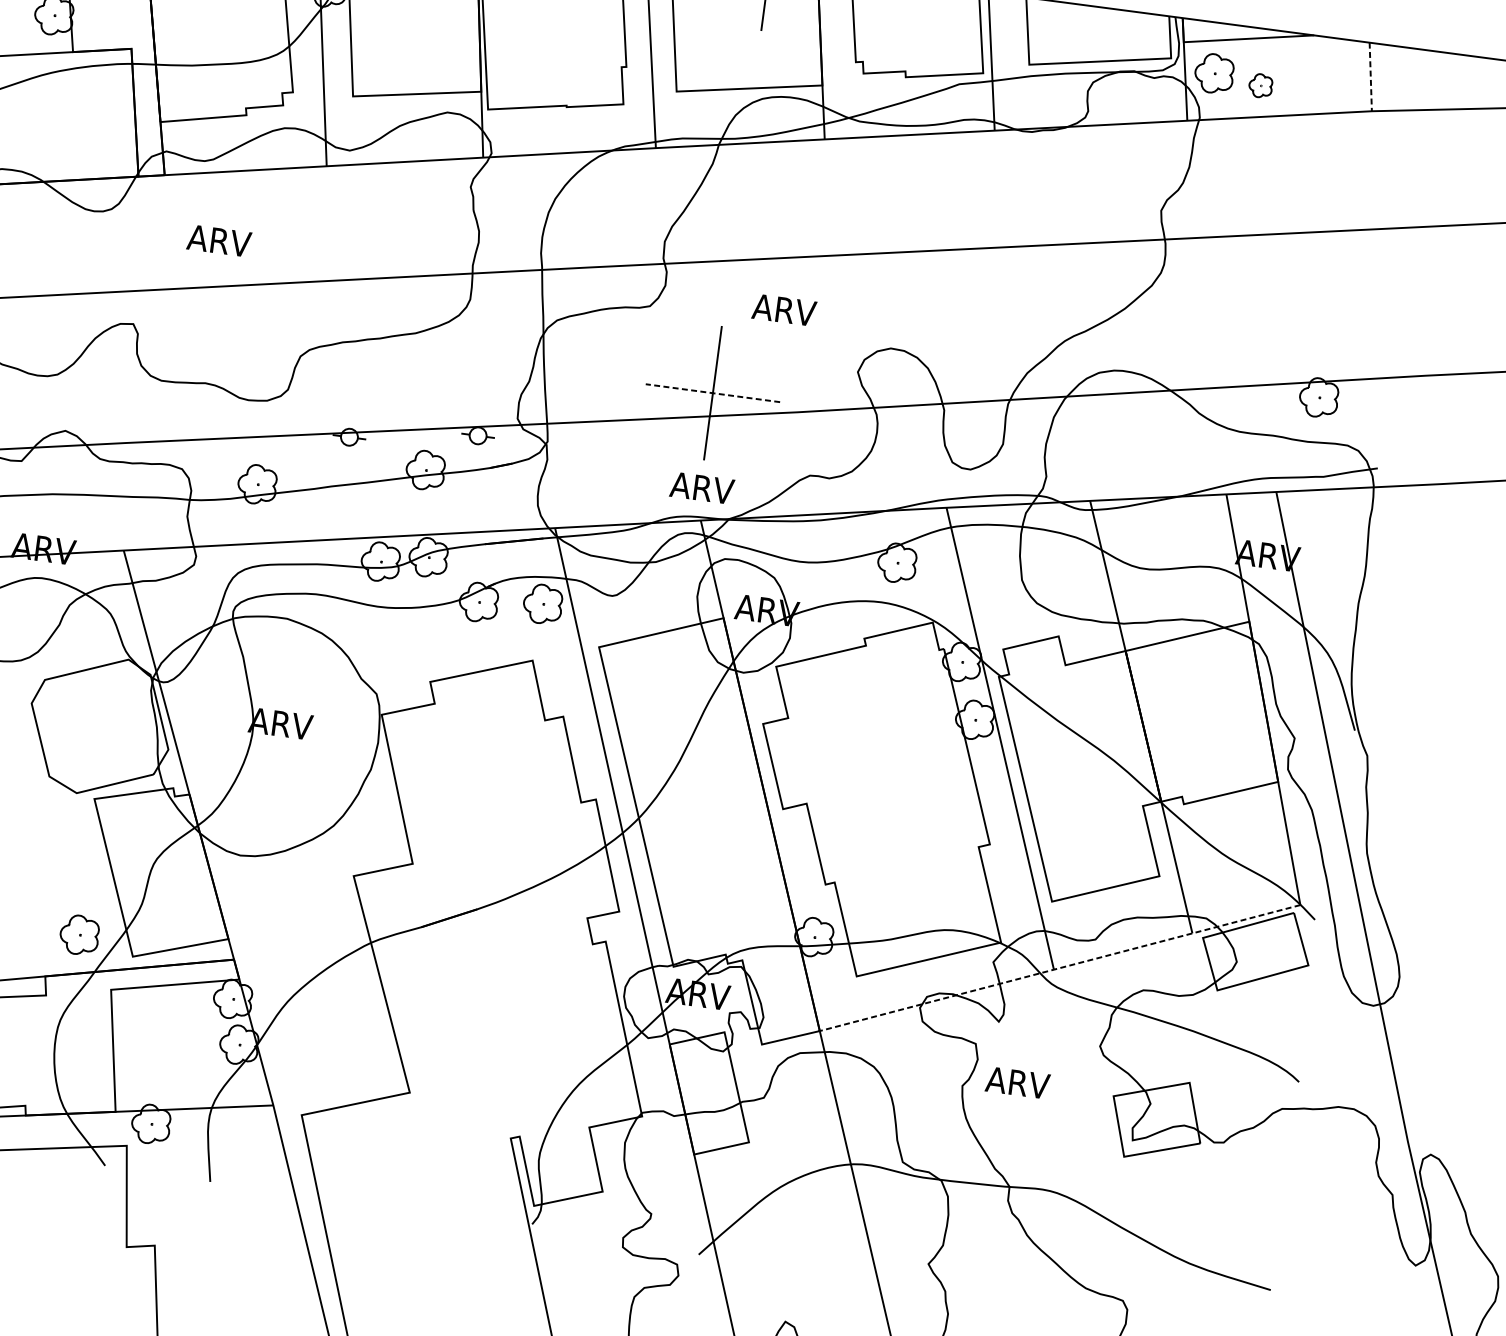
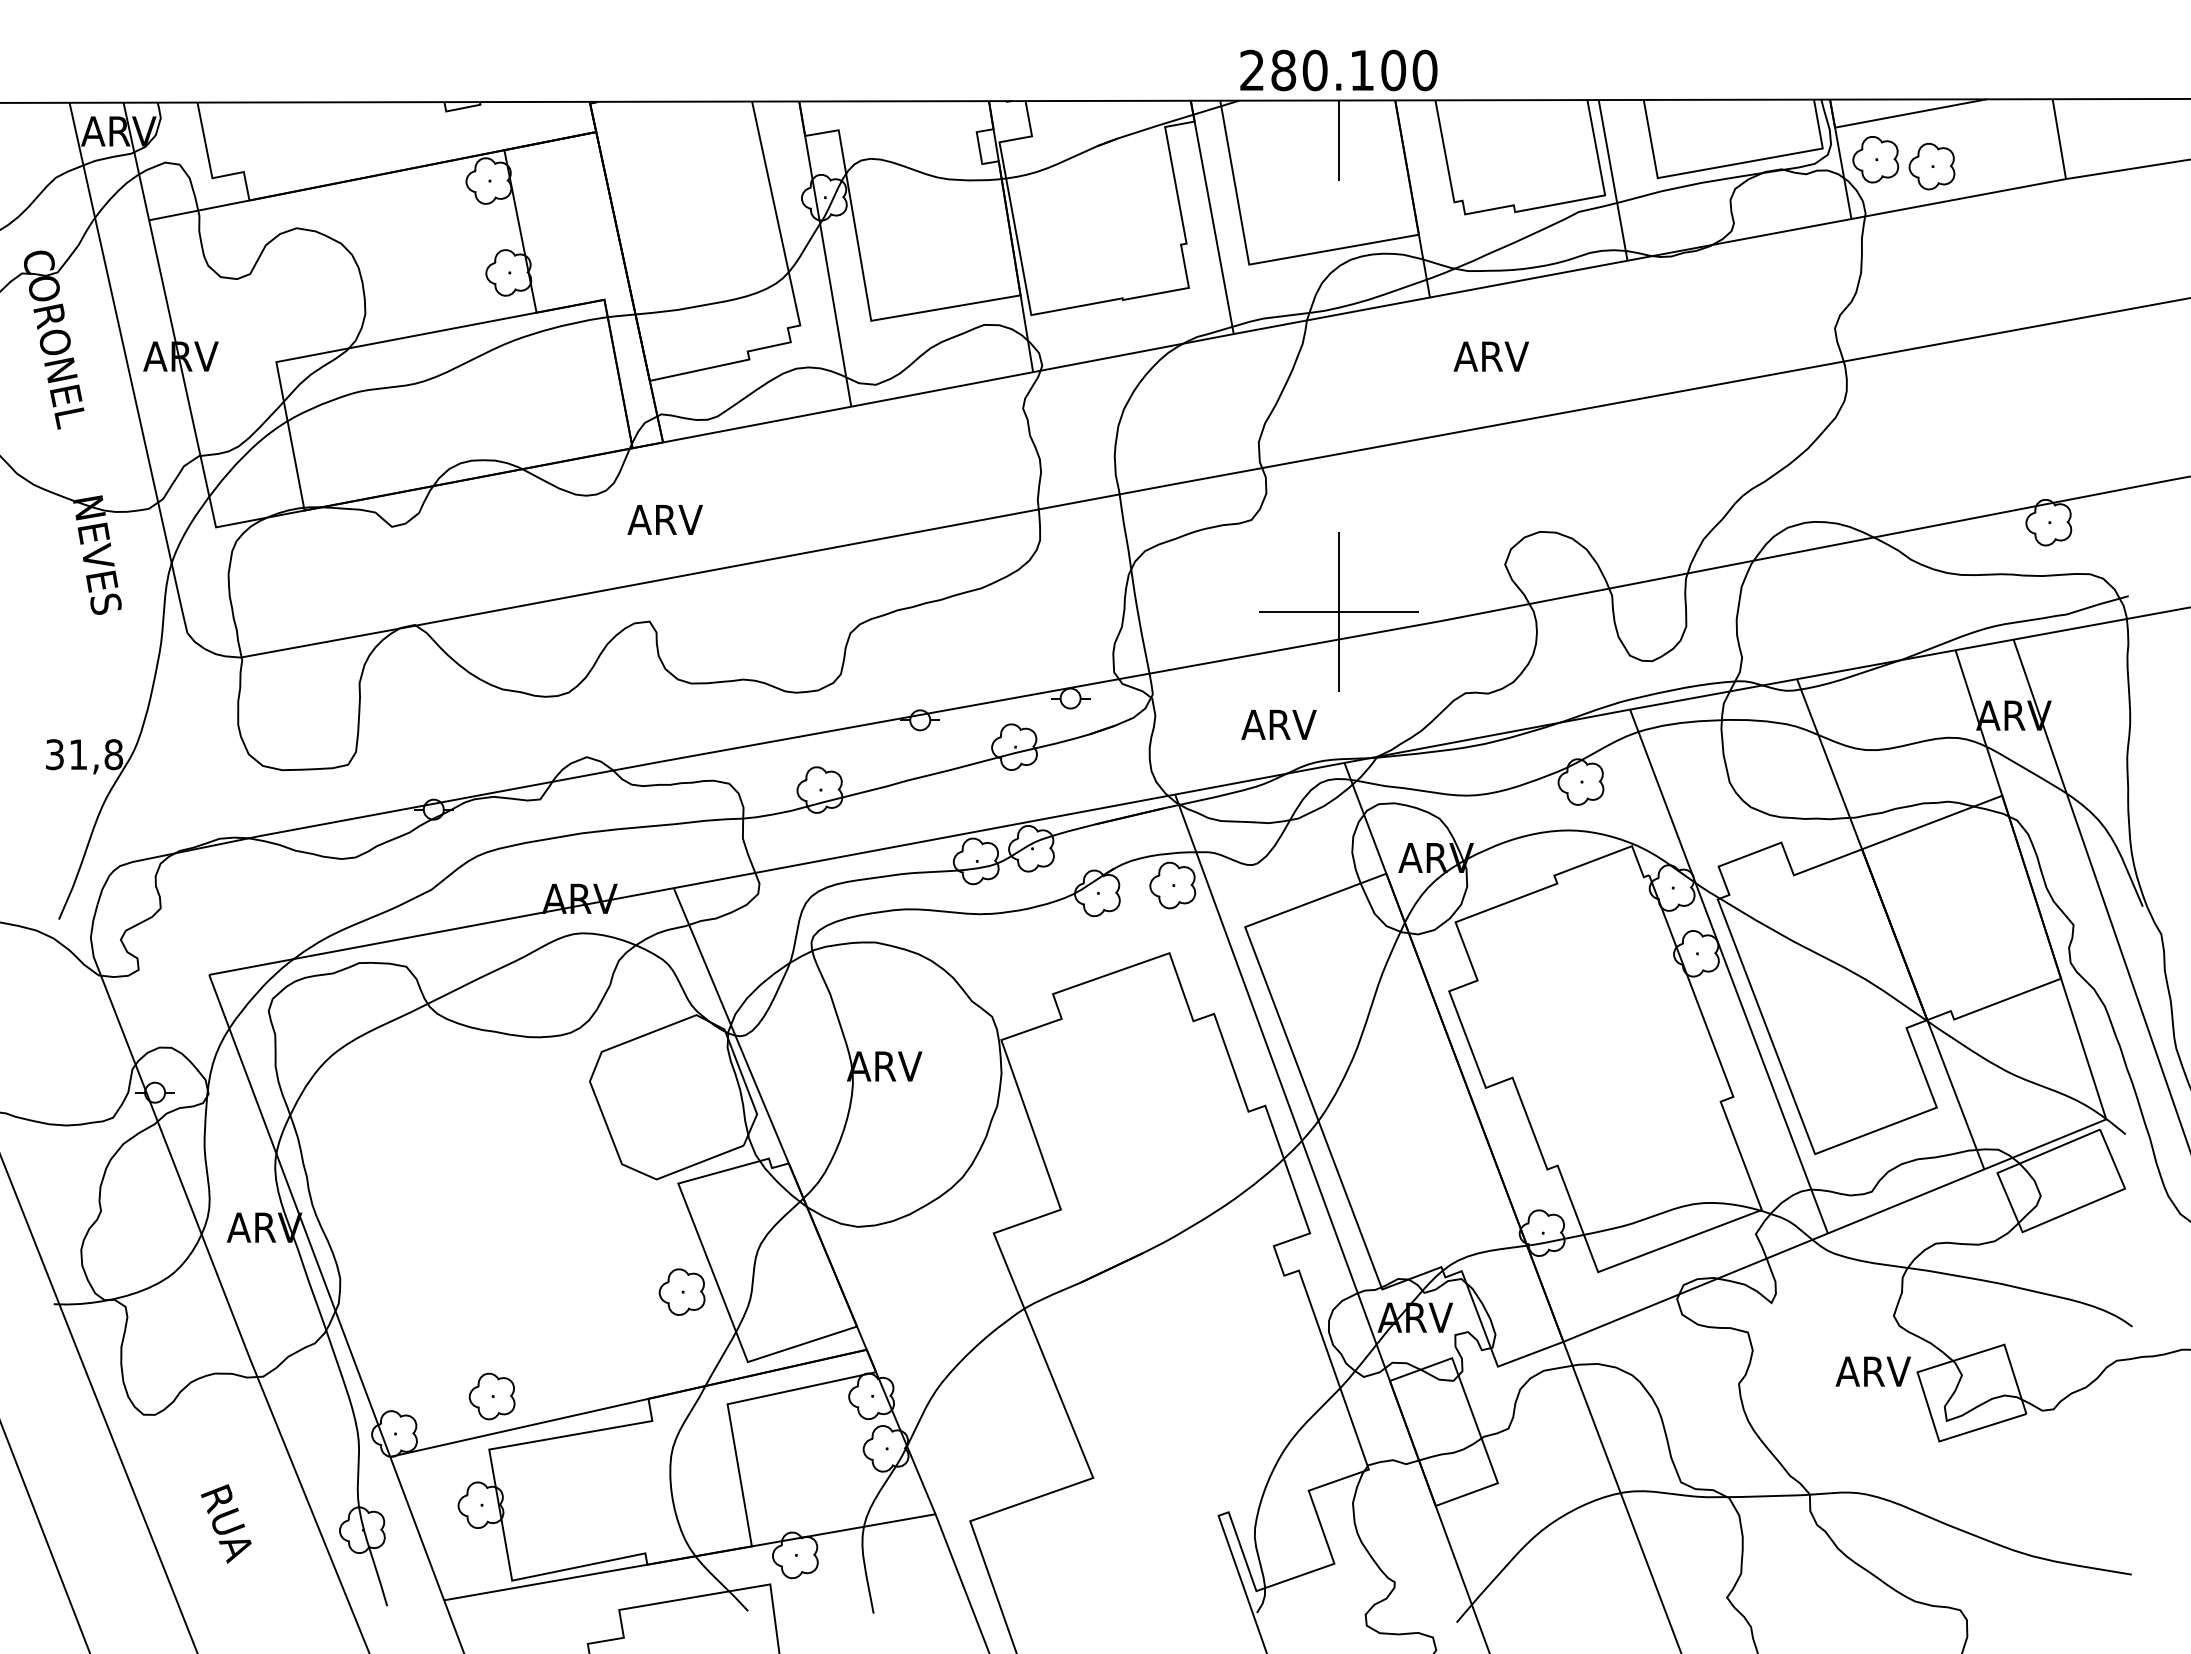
line: (1370, 77) -> (2059, 139), dashed -> solid
part: (1260, 85) -> (1931, 166), size x1.67
text: (218, 240) -> (664, 519), moved
text: (783, 309) -> (1490, 356), moved
line: (712, 393) -> (1338, 612), dashed -> solid
text: (701, 487) -> (1278, 724), moved
part: (79, 934) -> (681, 1291), moved
line: (1060, 968) -> (1835, 1230), dashed -> solid
text: (1017, 1082) -> (1872, 1371), moved

